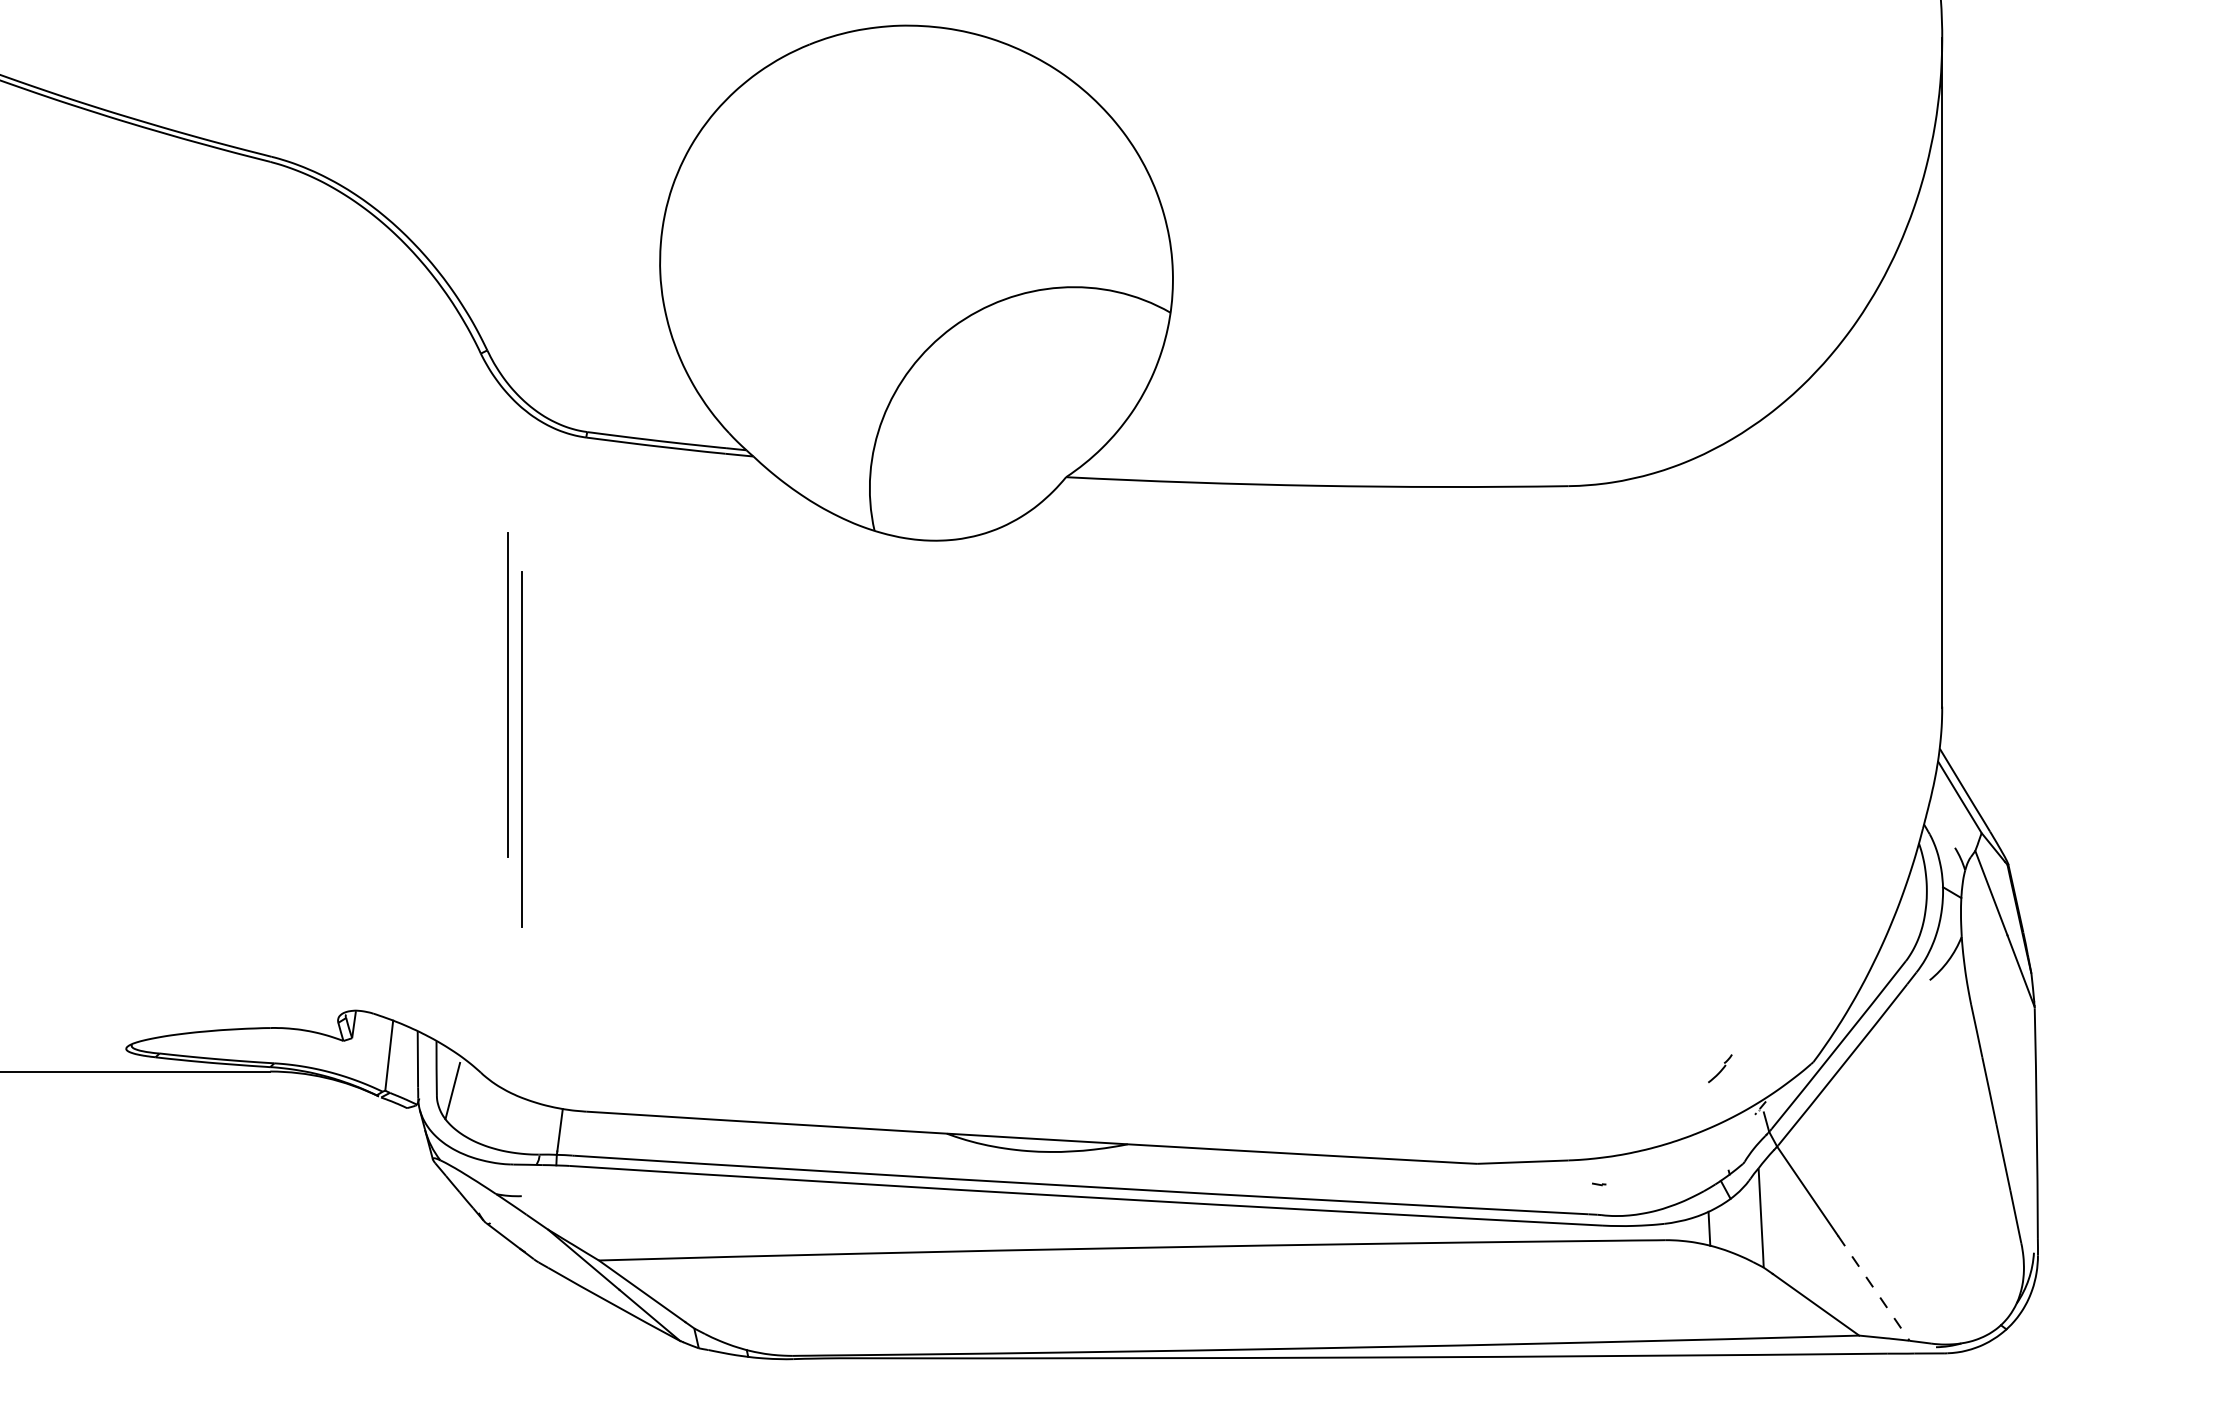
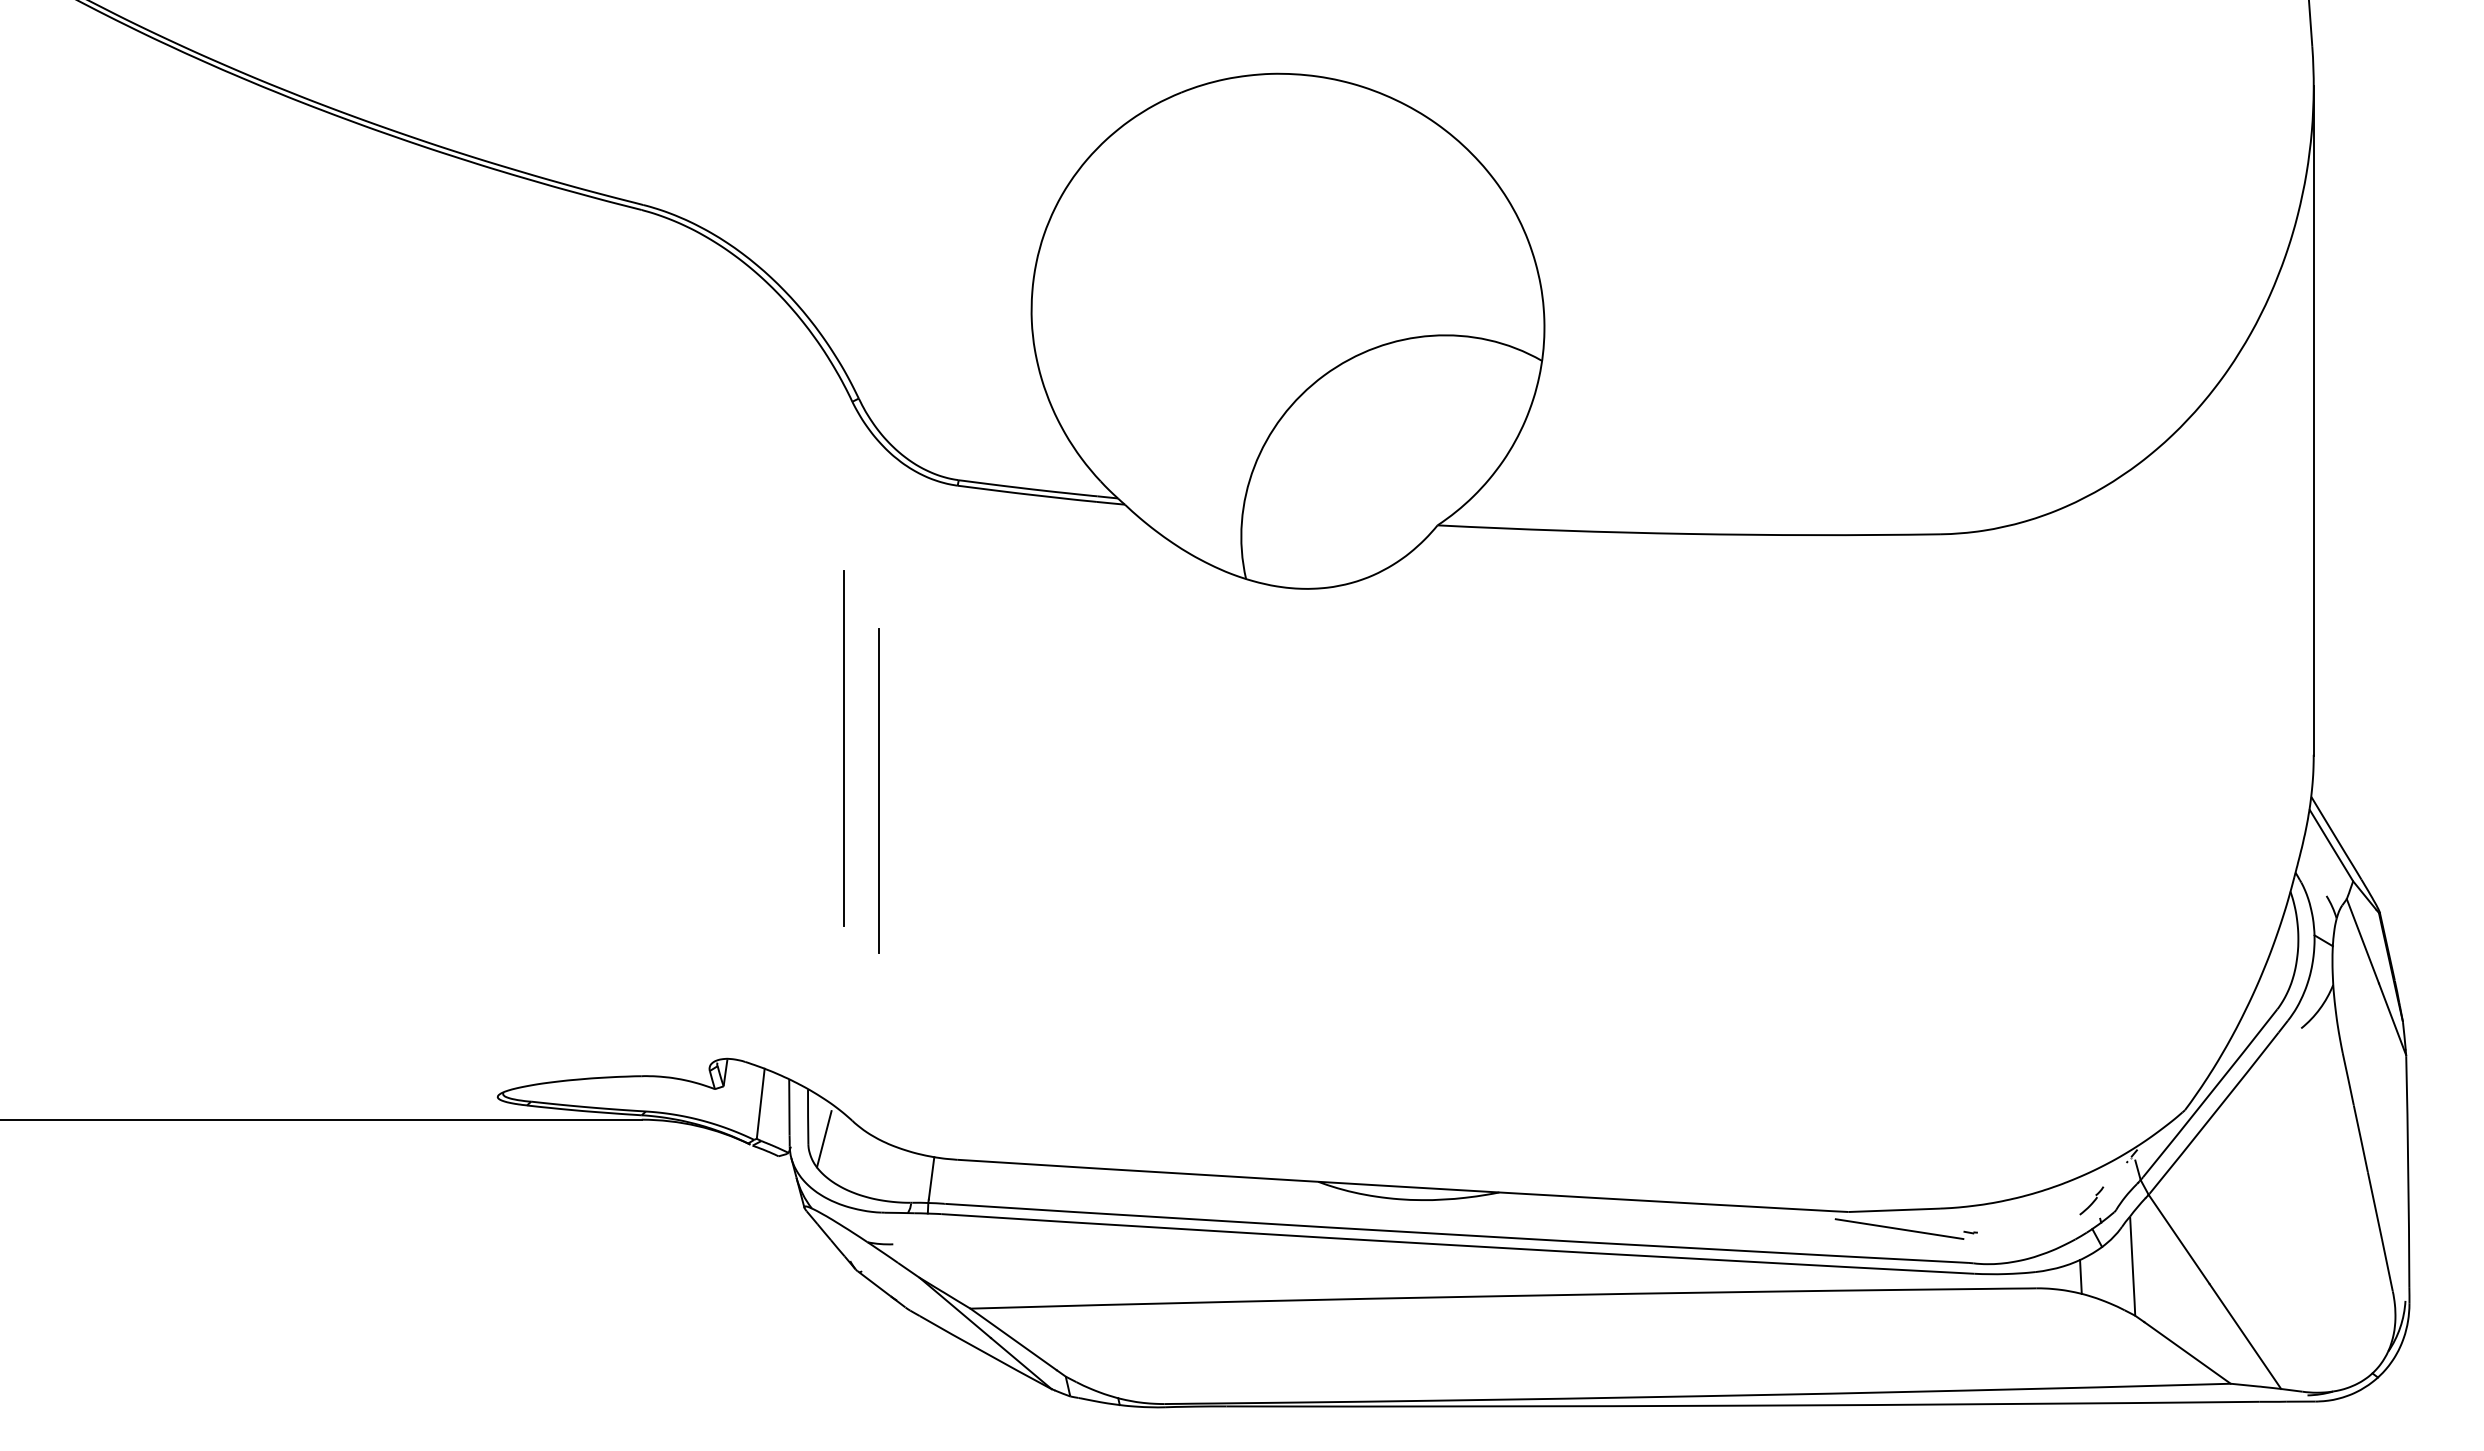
line: (507, 694) -> (878, 790), moved
line: (522, 749) -> (843, 748), moved
part: (1720, 1068) -> (2091, 1200), moved
line: (1528, 1181) -> (1899, 1229), added
line: (1874, 1288) -> (2245, 1336), dashed -> solid

